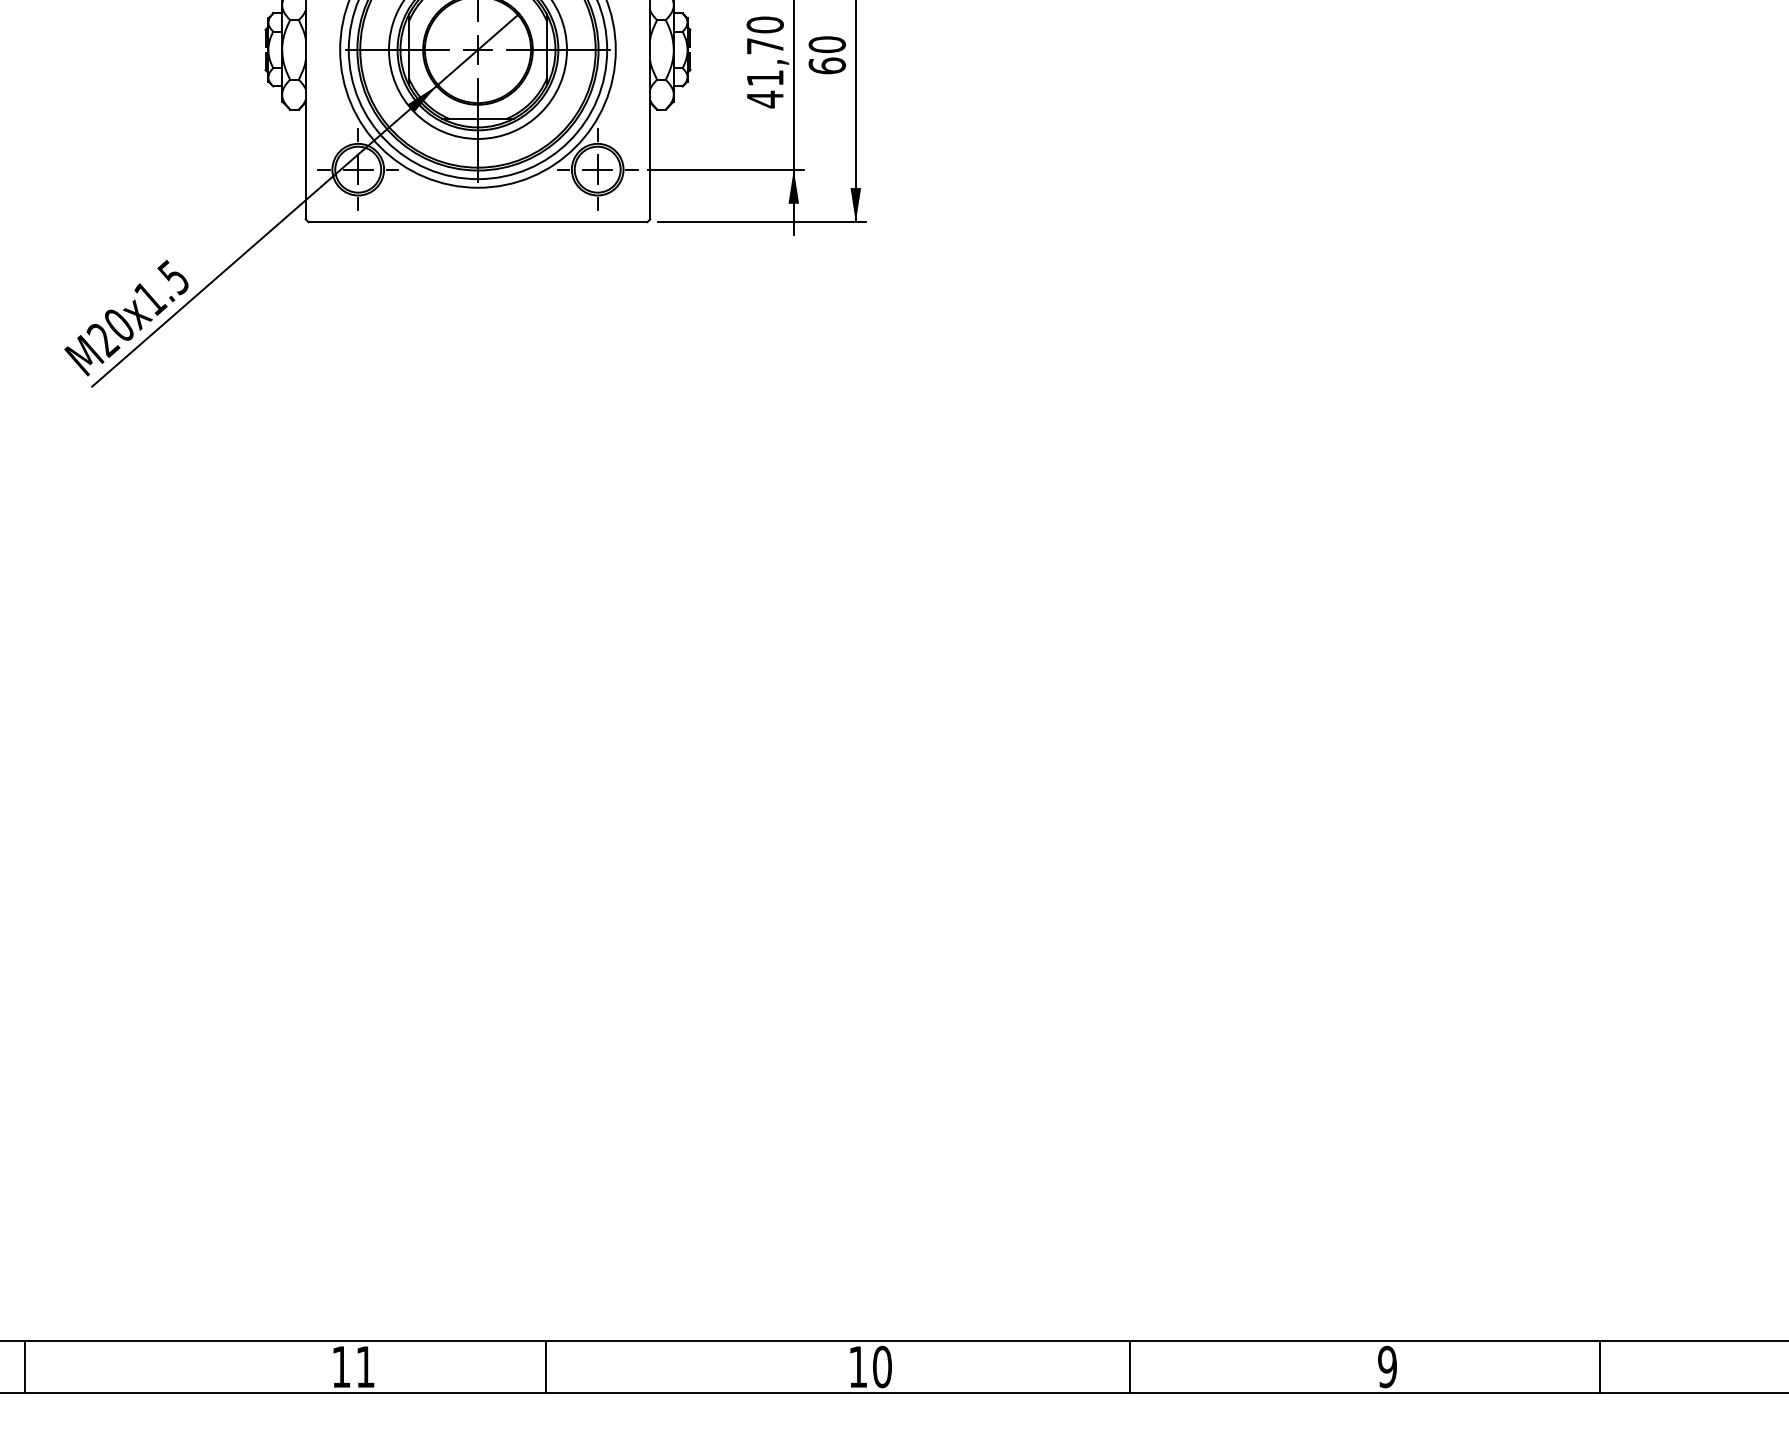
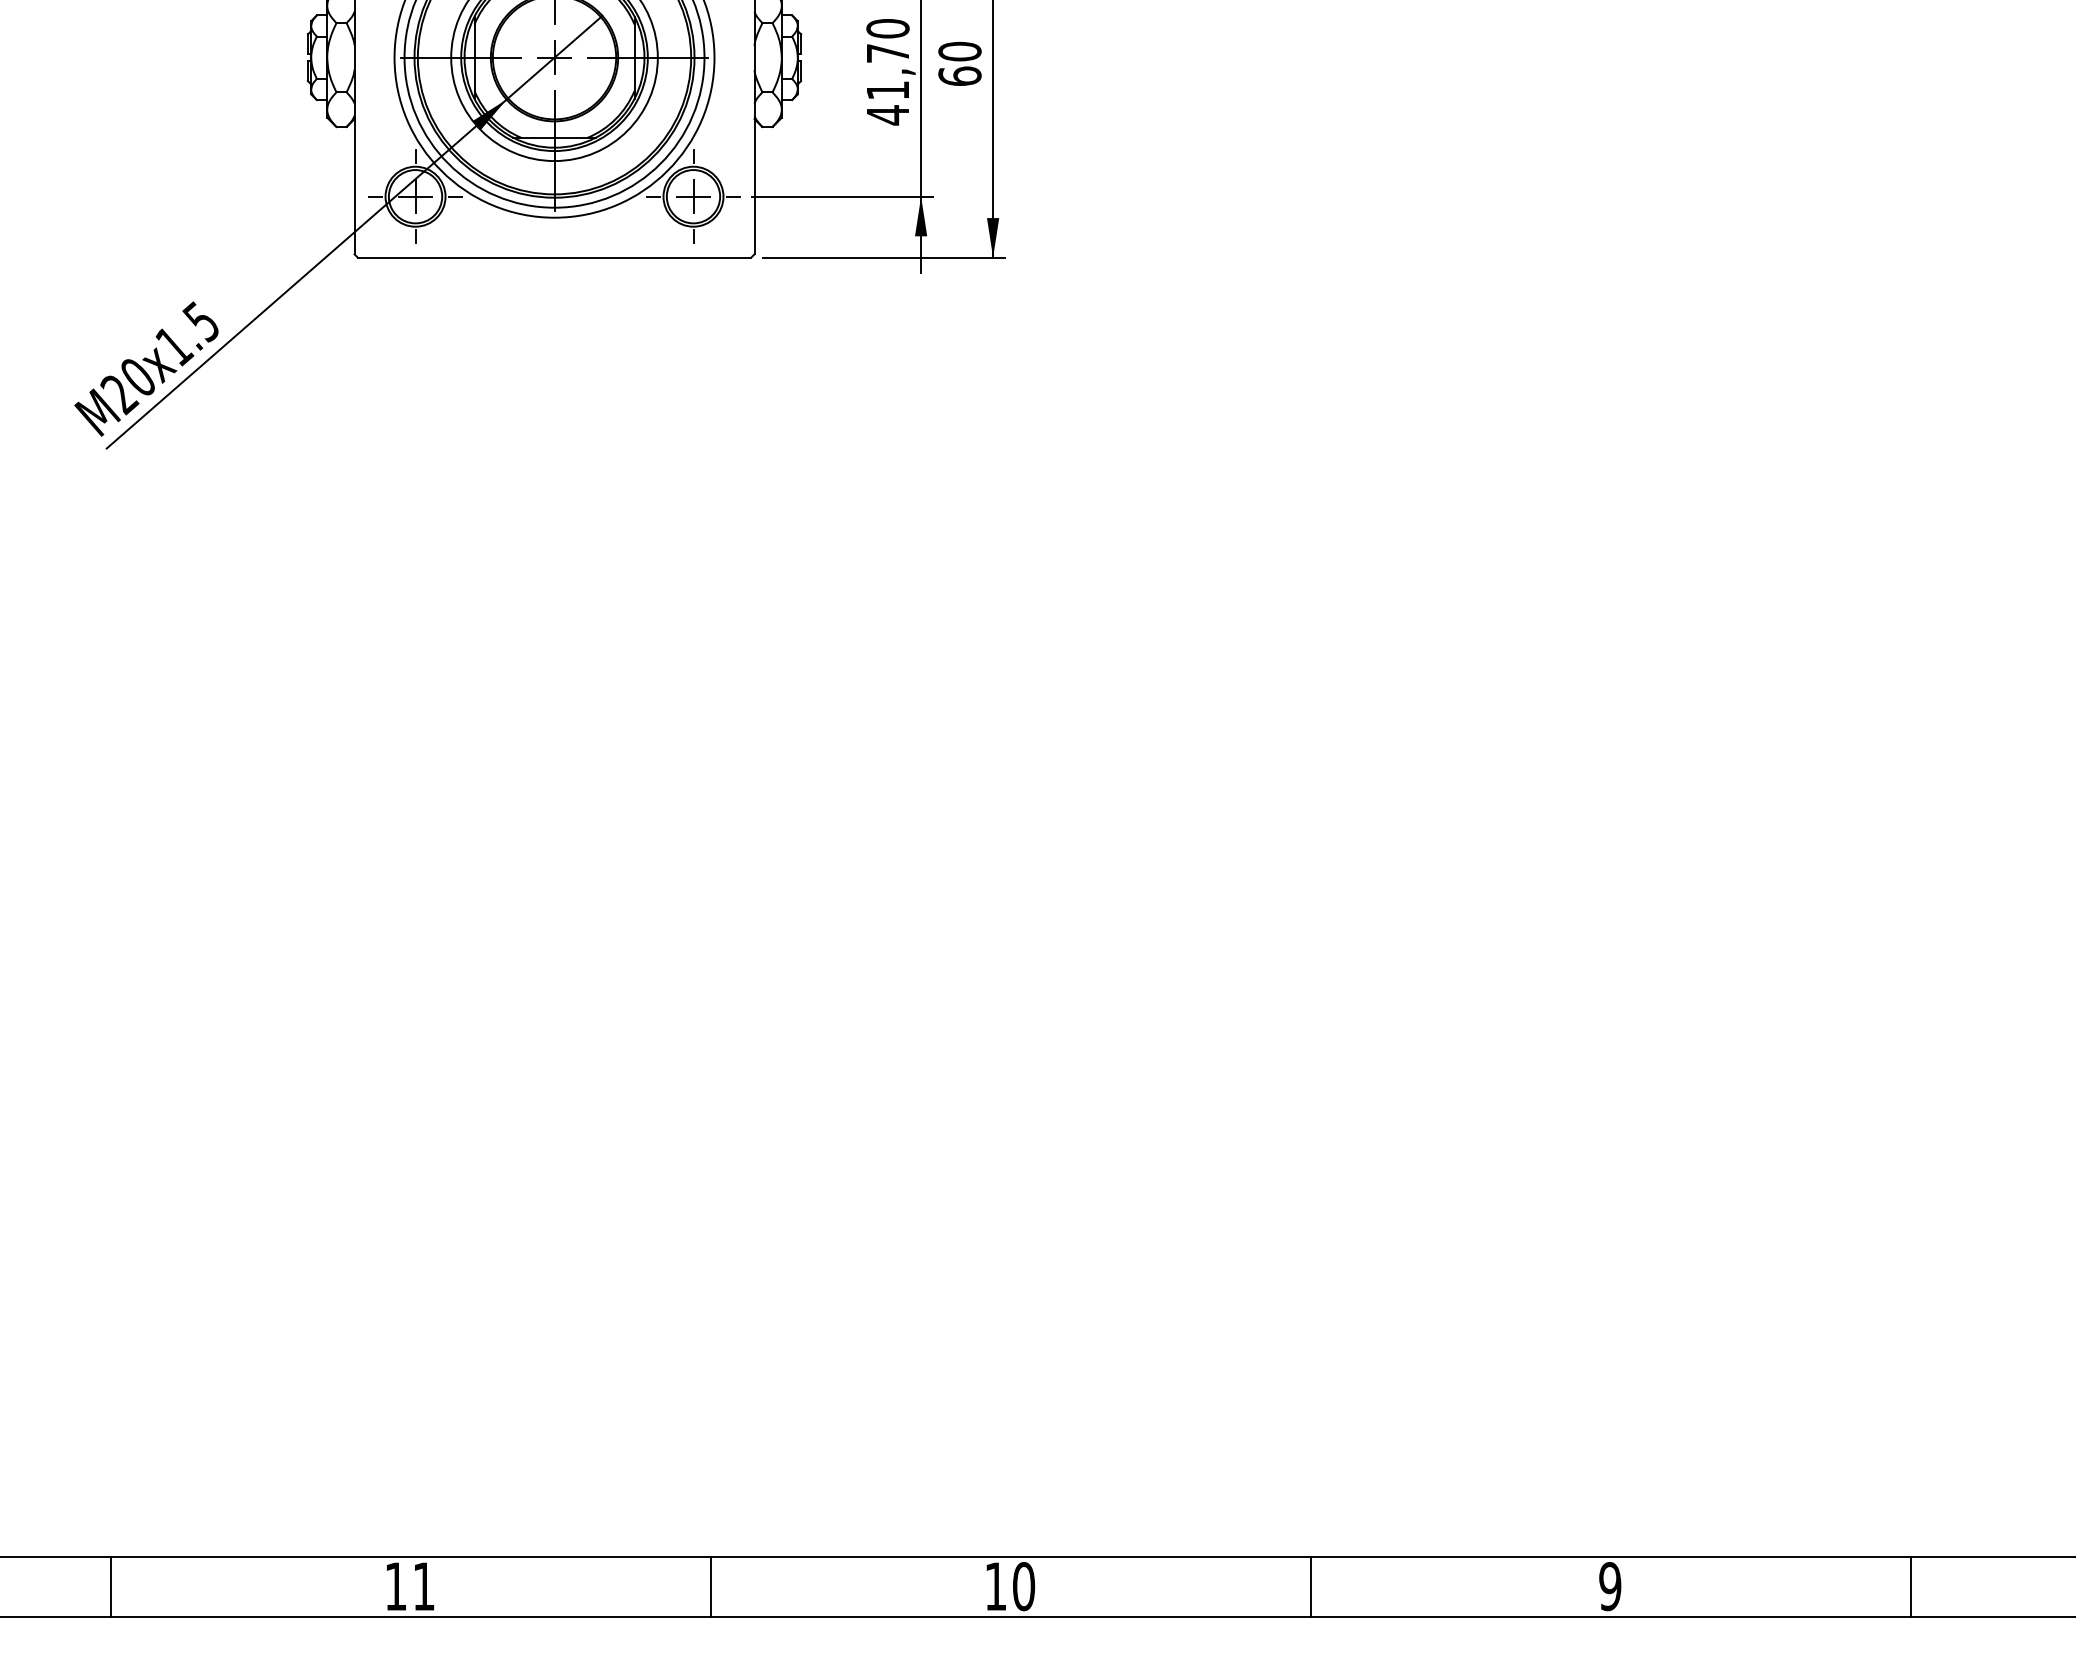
line: (24, 1366) -> (111, 1586), moved
line: (546, 1366) -> (711, 1586), moved
line: (1599, 1366) -> (1910, 1586), moved

